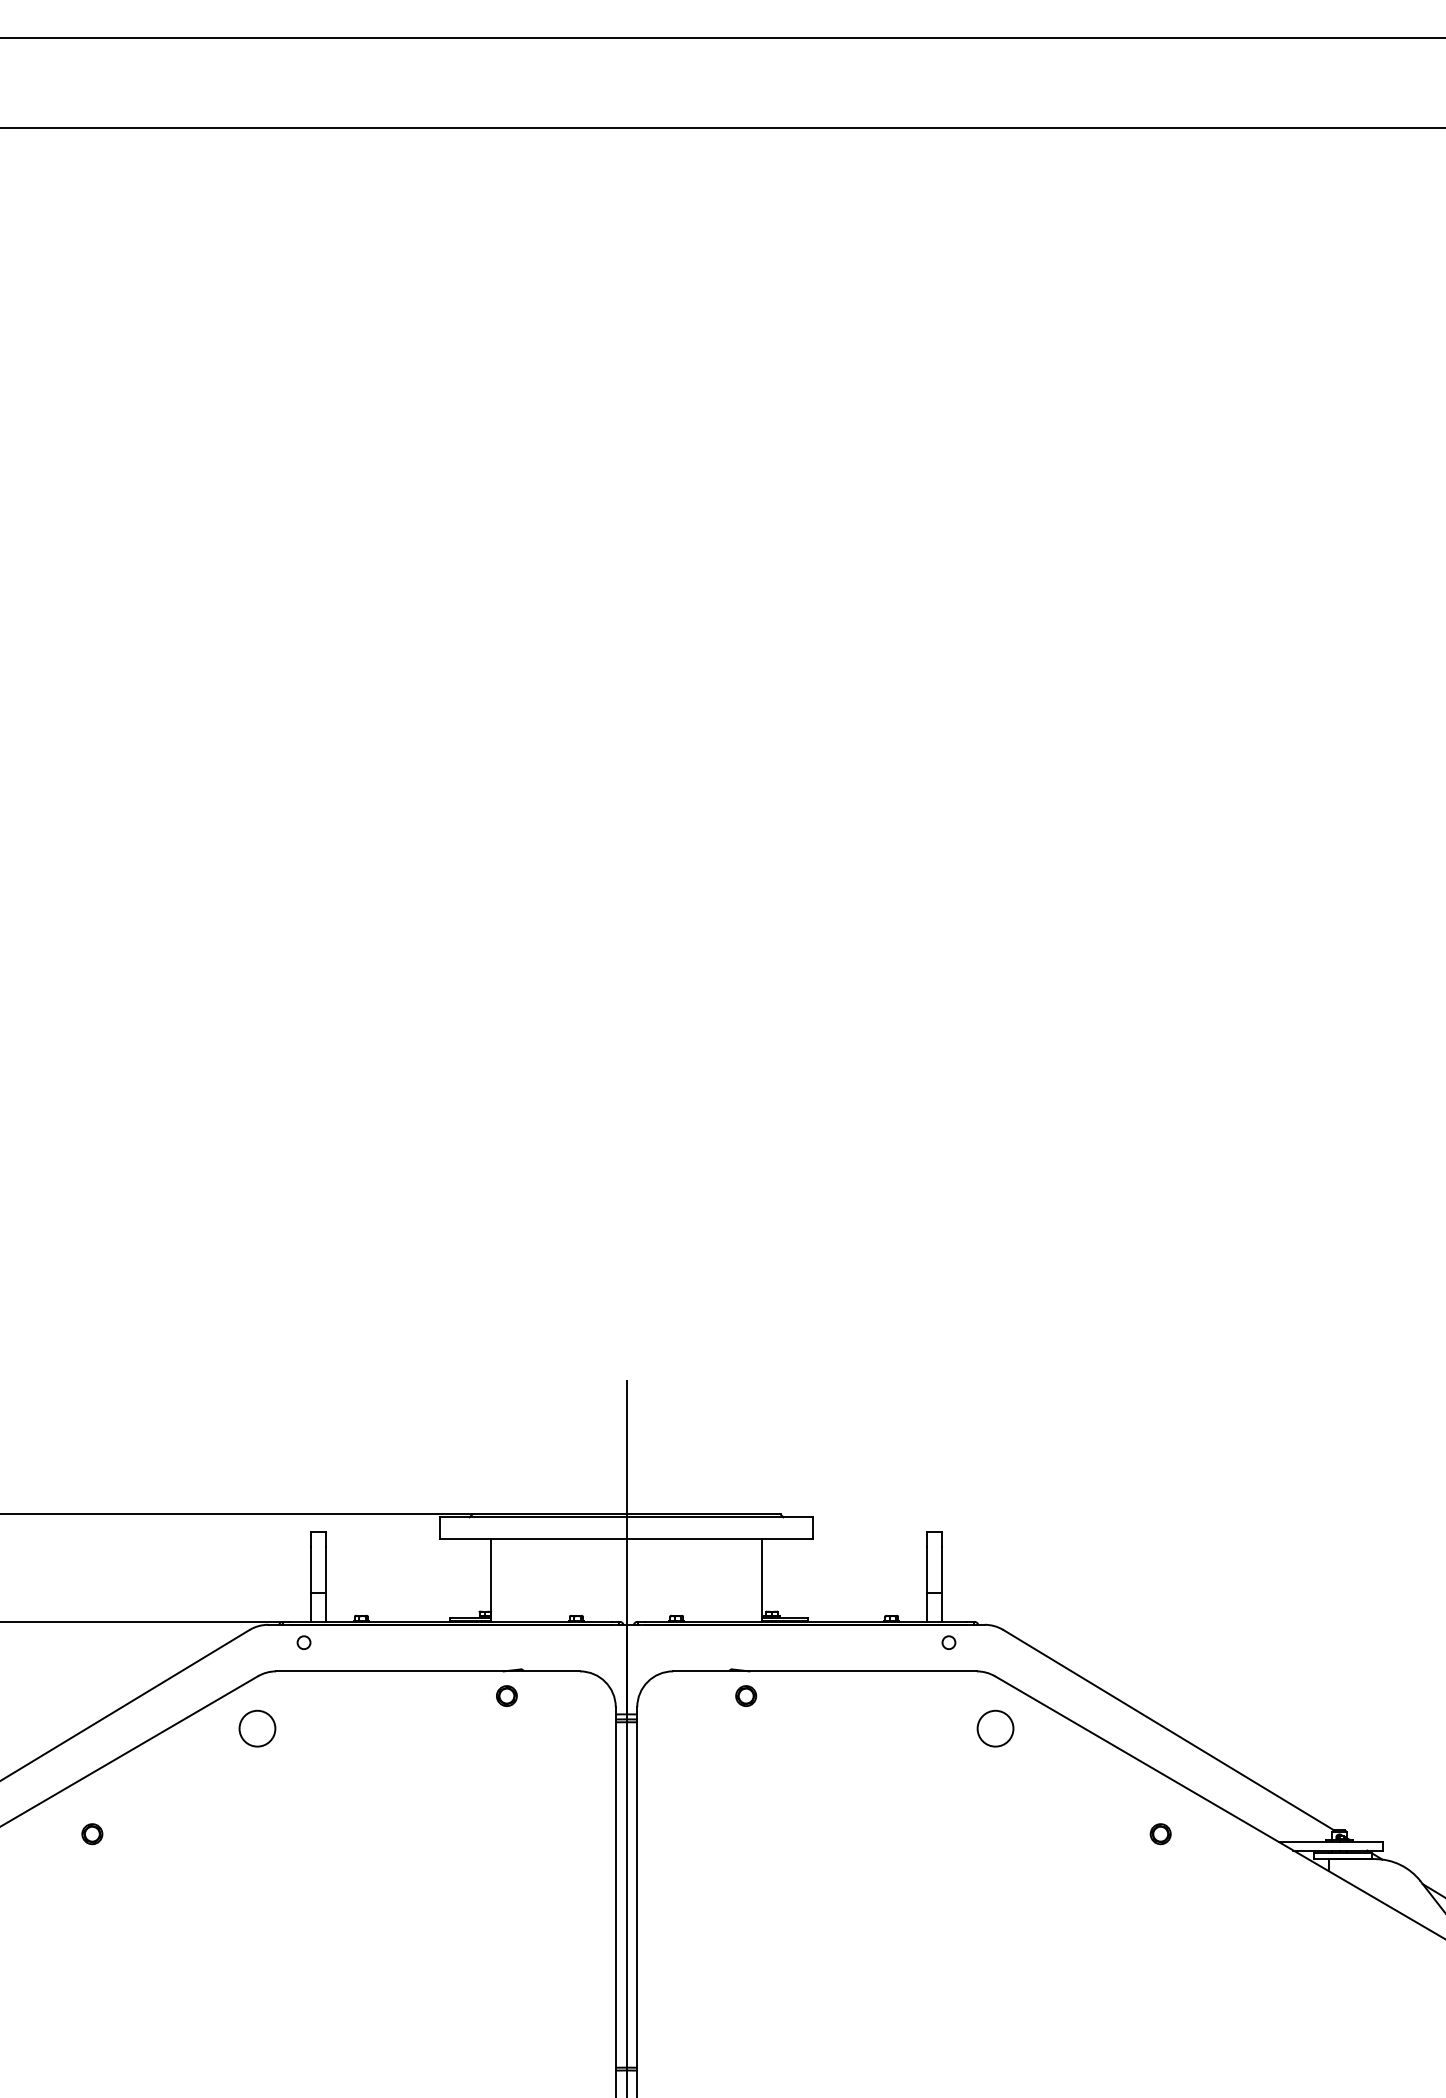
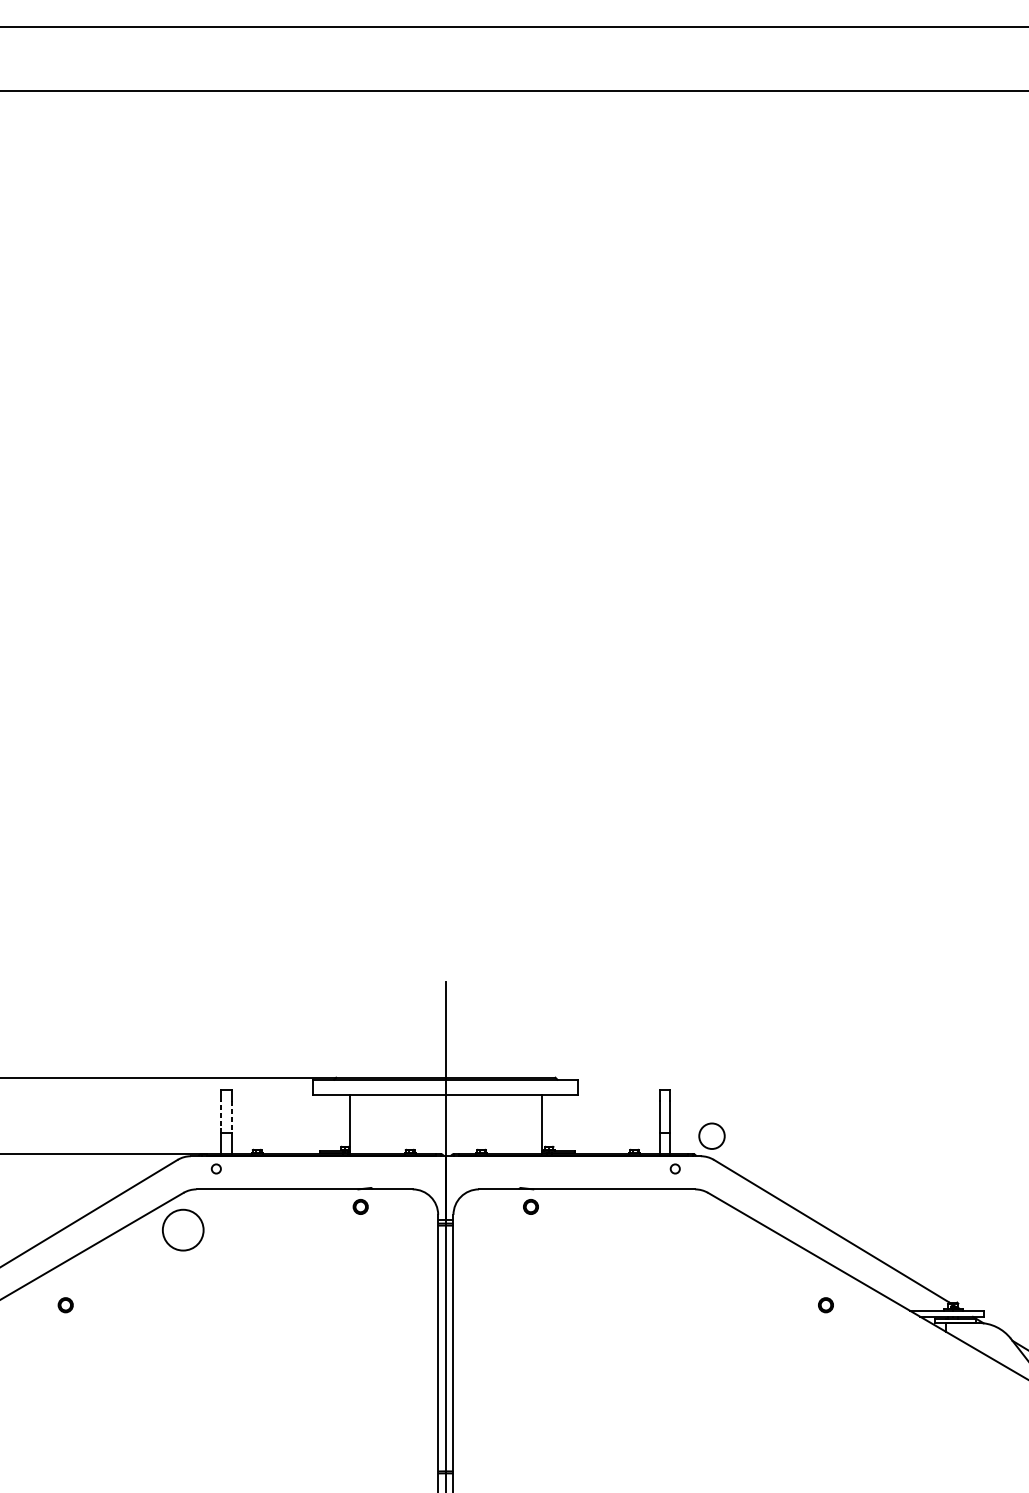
line: (311, 1570) -> (221, 1117), solid -> dashed
line: (325, 1570) -> (231, 1117), solid -> dashed
circle: (257, 1728) -> (183, 1230), size x1.6
circle: (995, 1728) -> (711, 1136), moved

